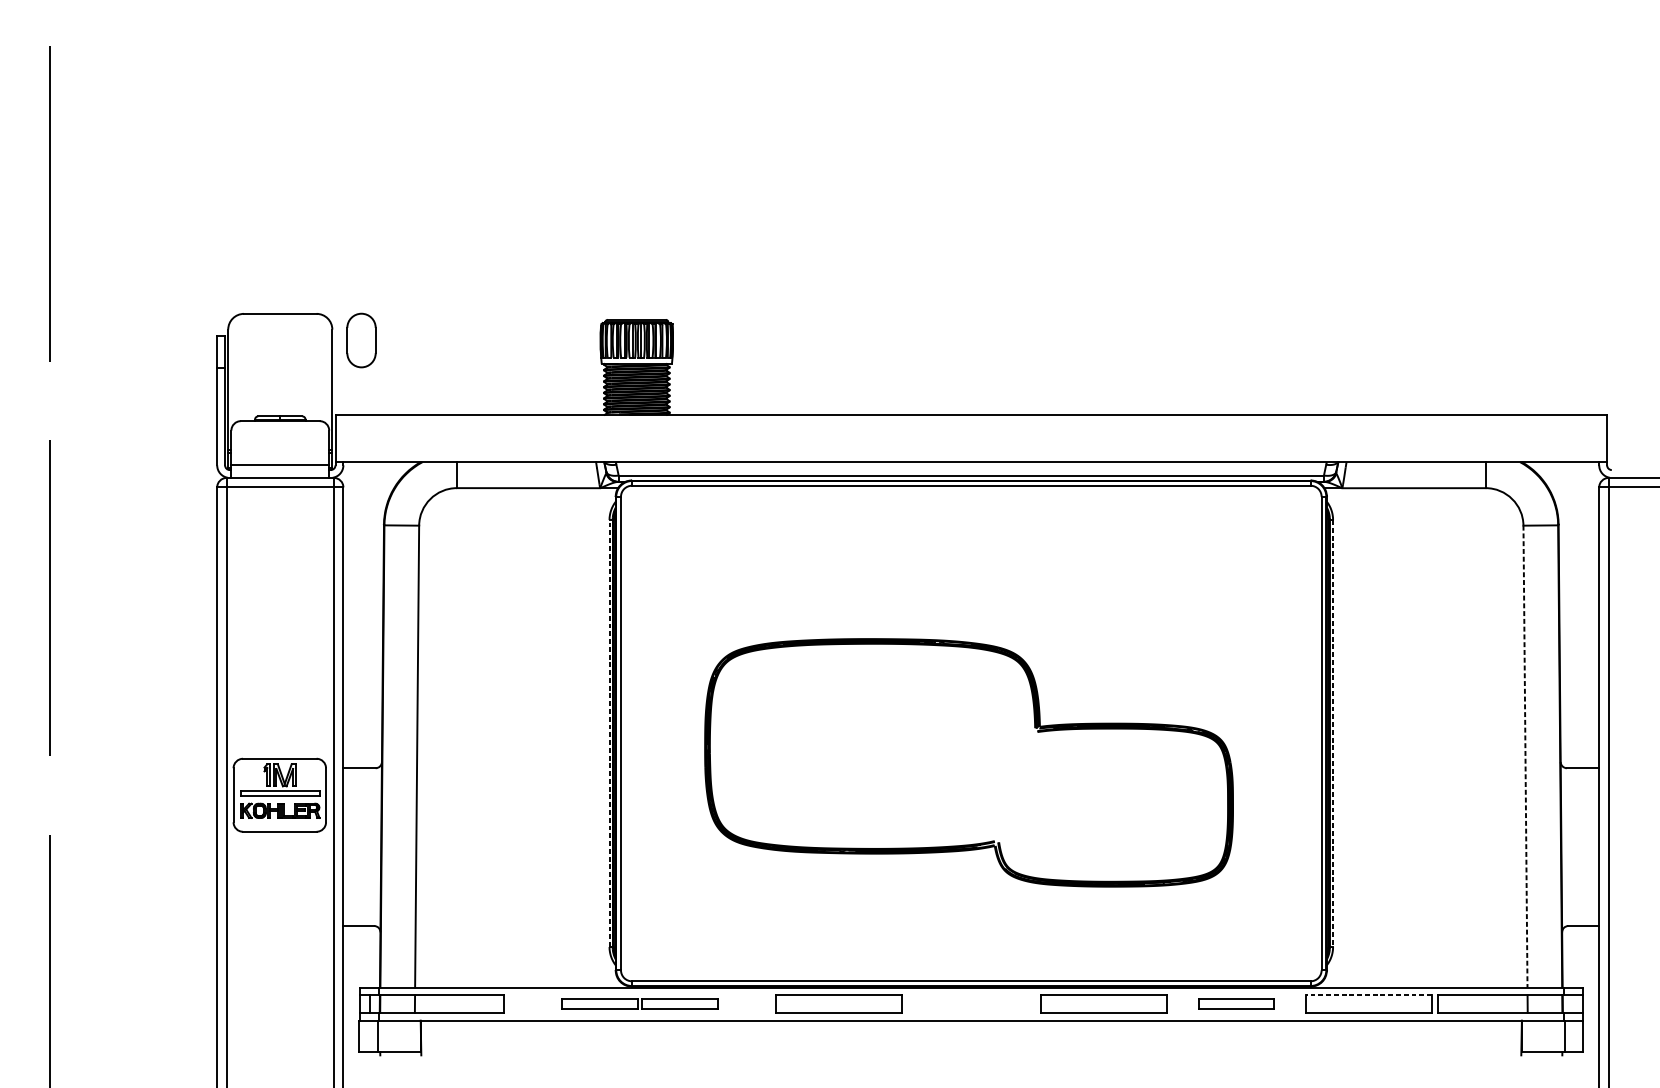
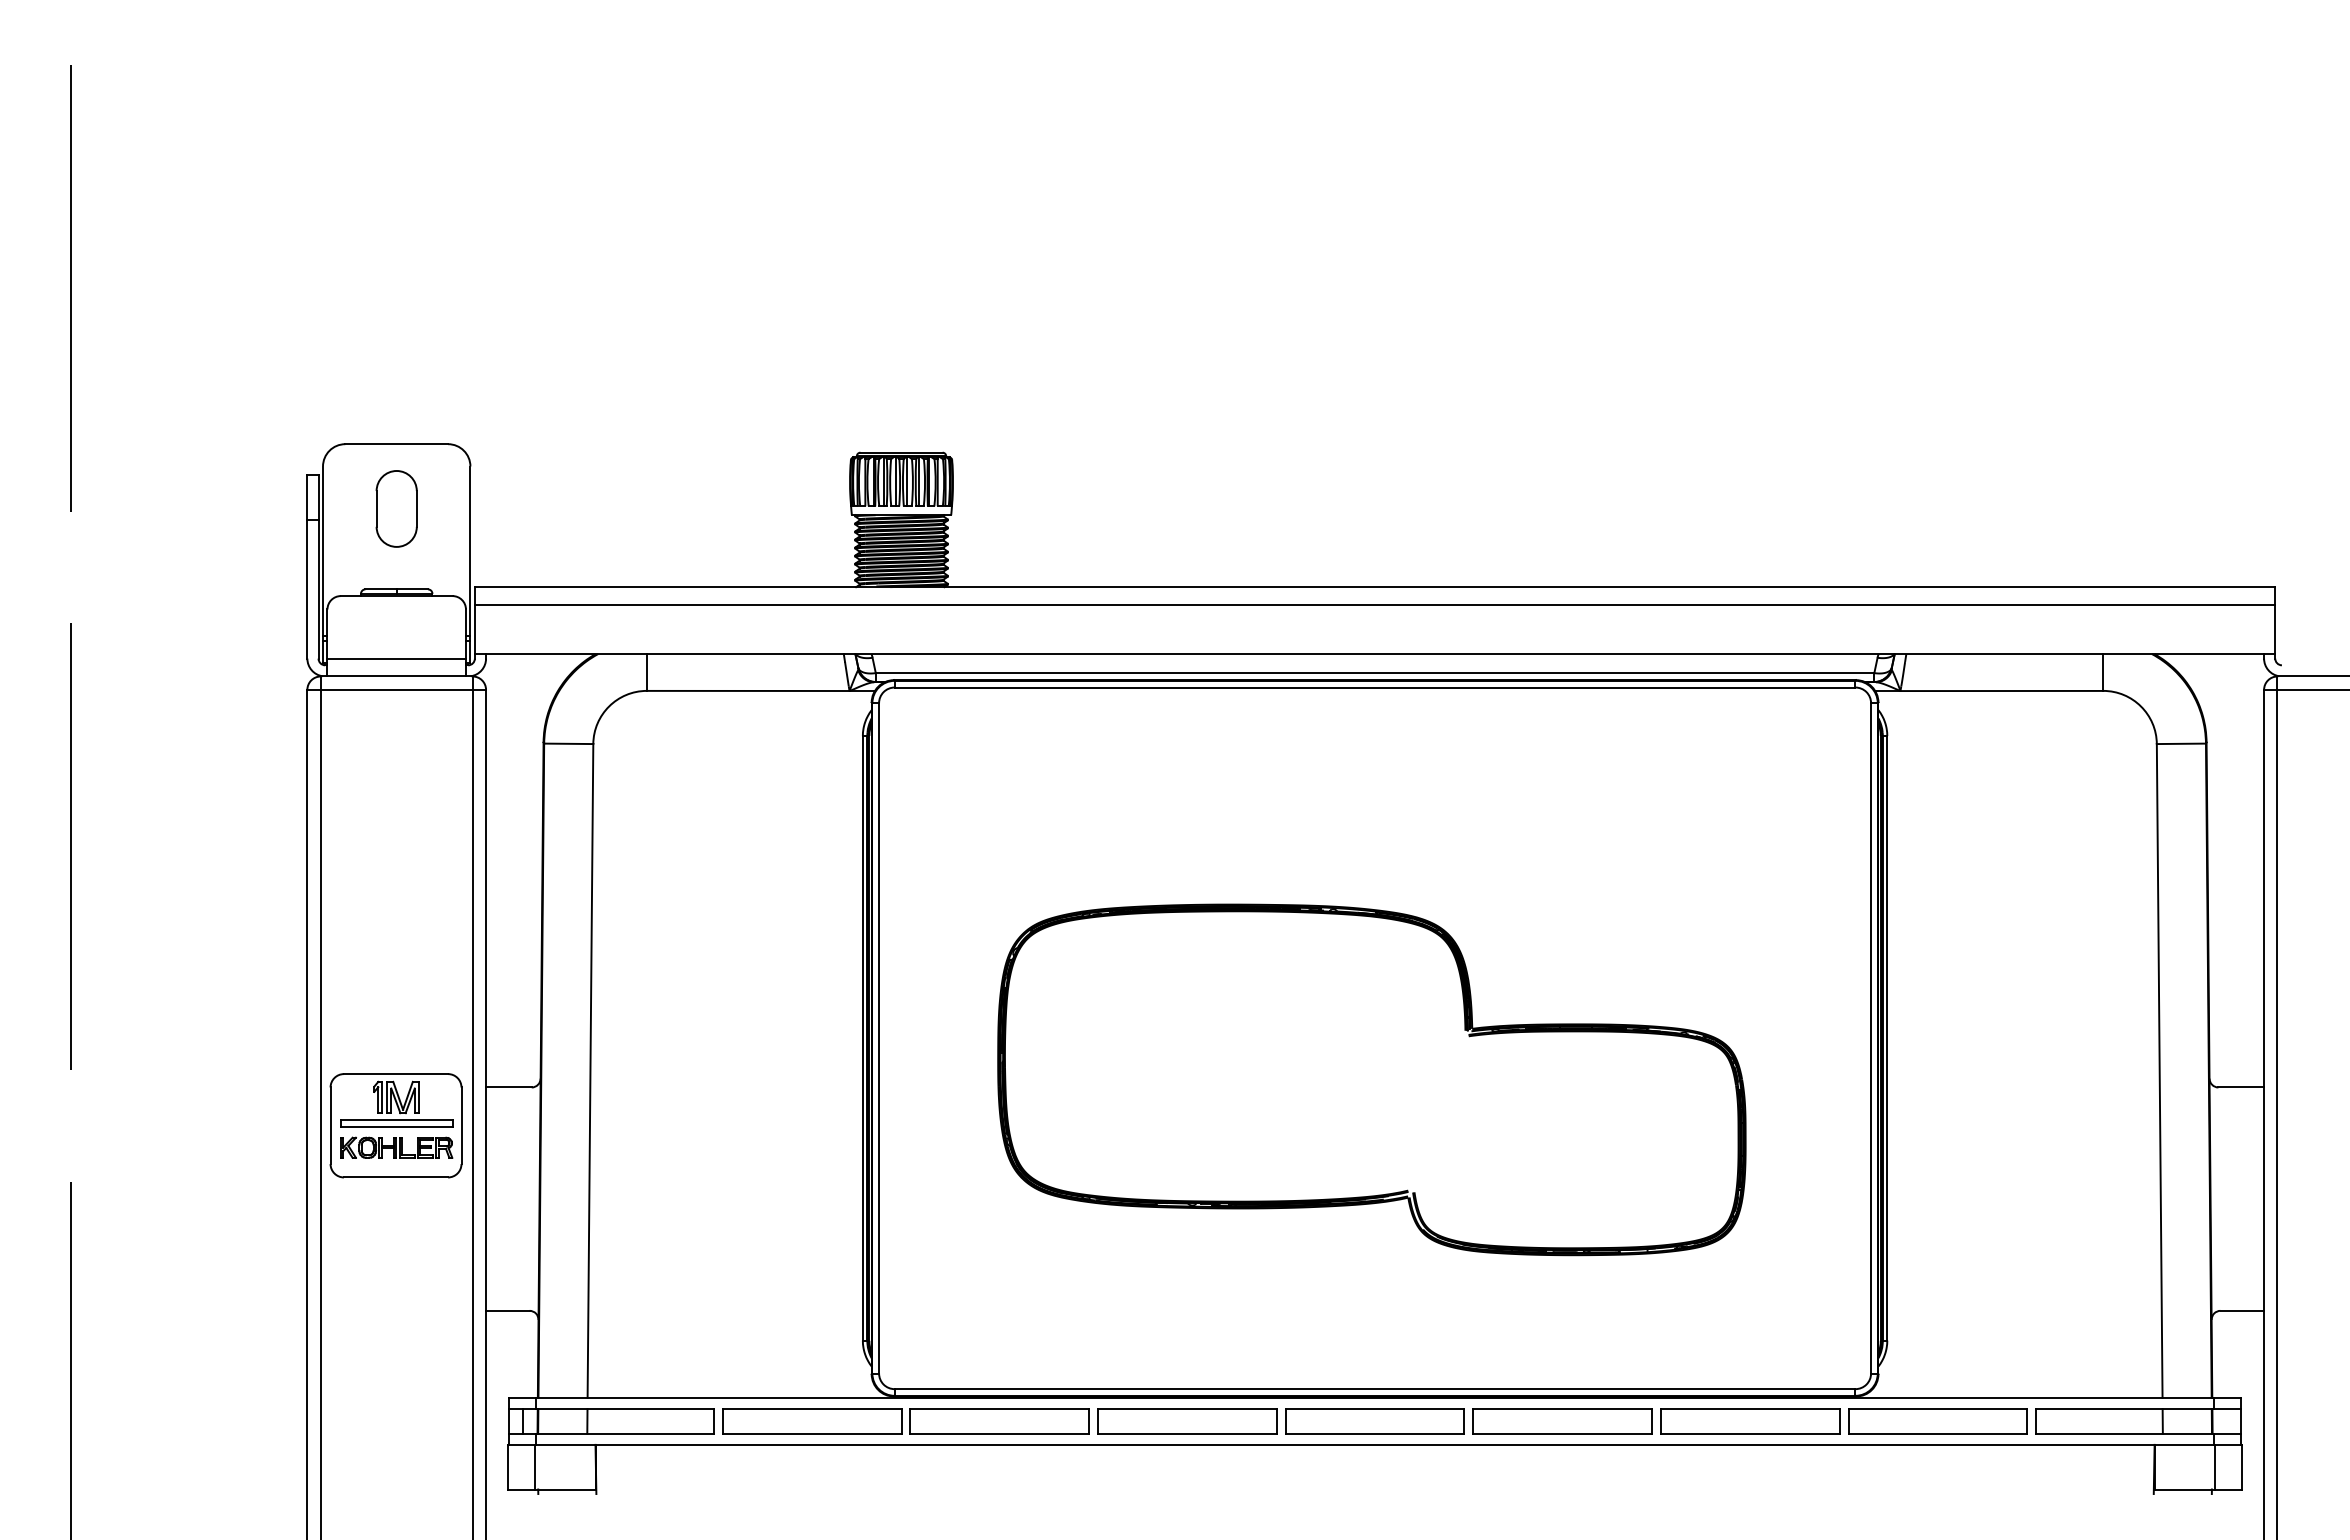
part: (361, 340) -> (396, 508), moved
line: (970, 427) -> (1374, 605), added
line: (609, 732) -> (862, 1037), dashed -> solid
line: (1333, 733) -> (1887, 1038), dashed -> solid
line: (1525, 756) -> (2159, 1071), dashed -> solid
line: (1368, 995) -> (1937, 1409), dashed -> solid
part: (639, 1004) -> (905, 1421), size x1.67
part: (970, 1004) -> (1374, 1421), added
part: (1236, 1004) -> (1750, 1421), size x1.67

